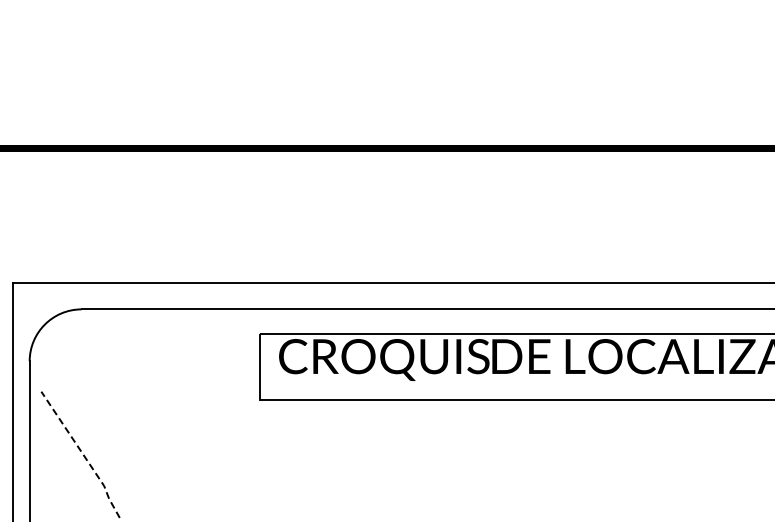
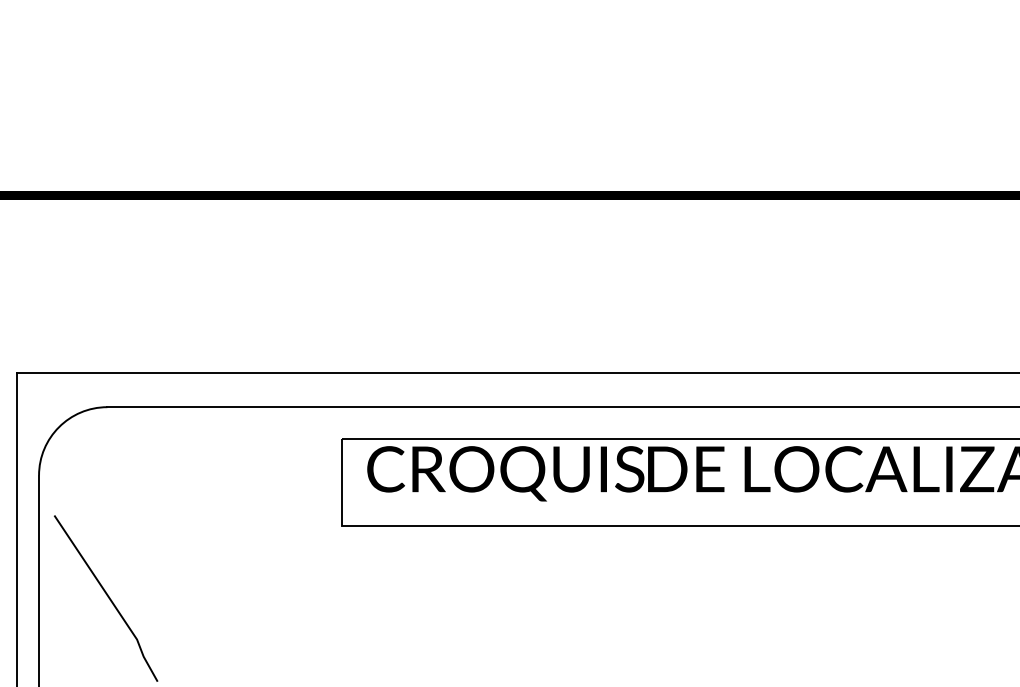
line: (83, 454) -> (109, 598), dashed -> solid

